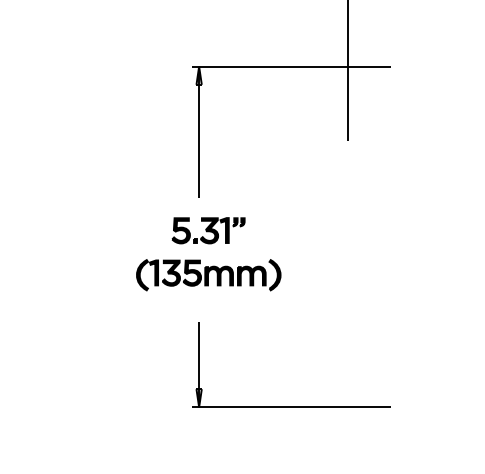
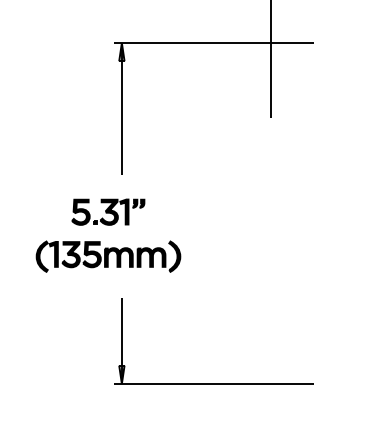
part: (200, 259) -> (100, 240), moved

